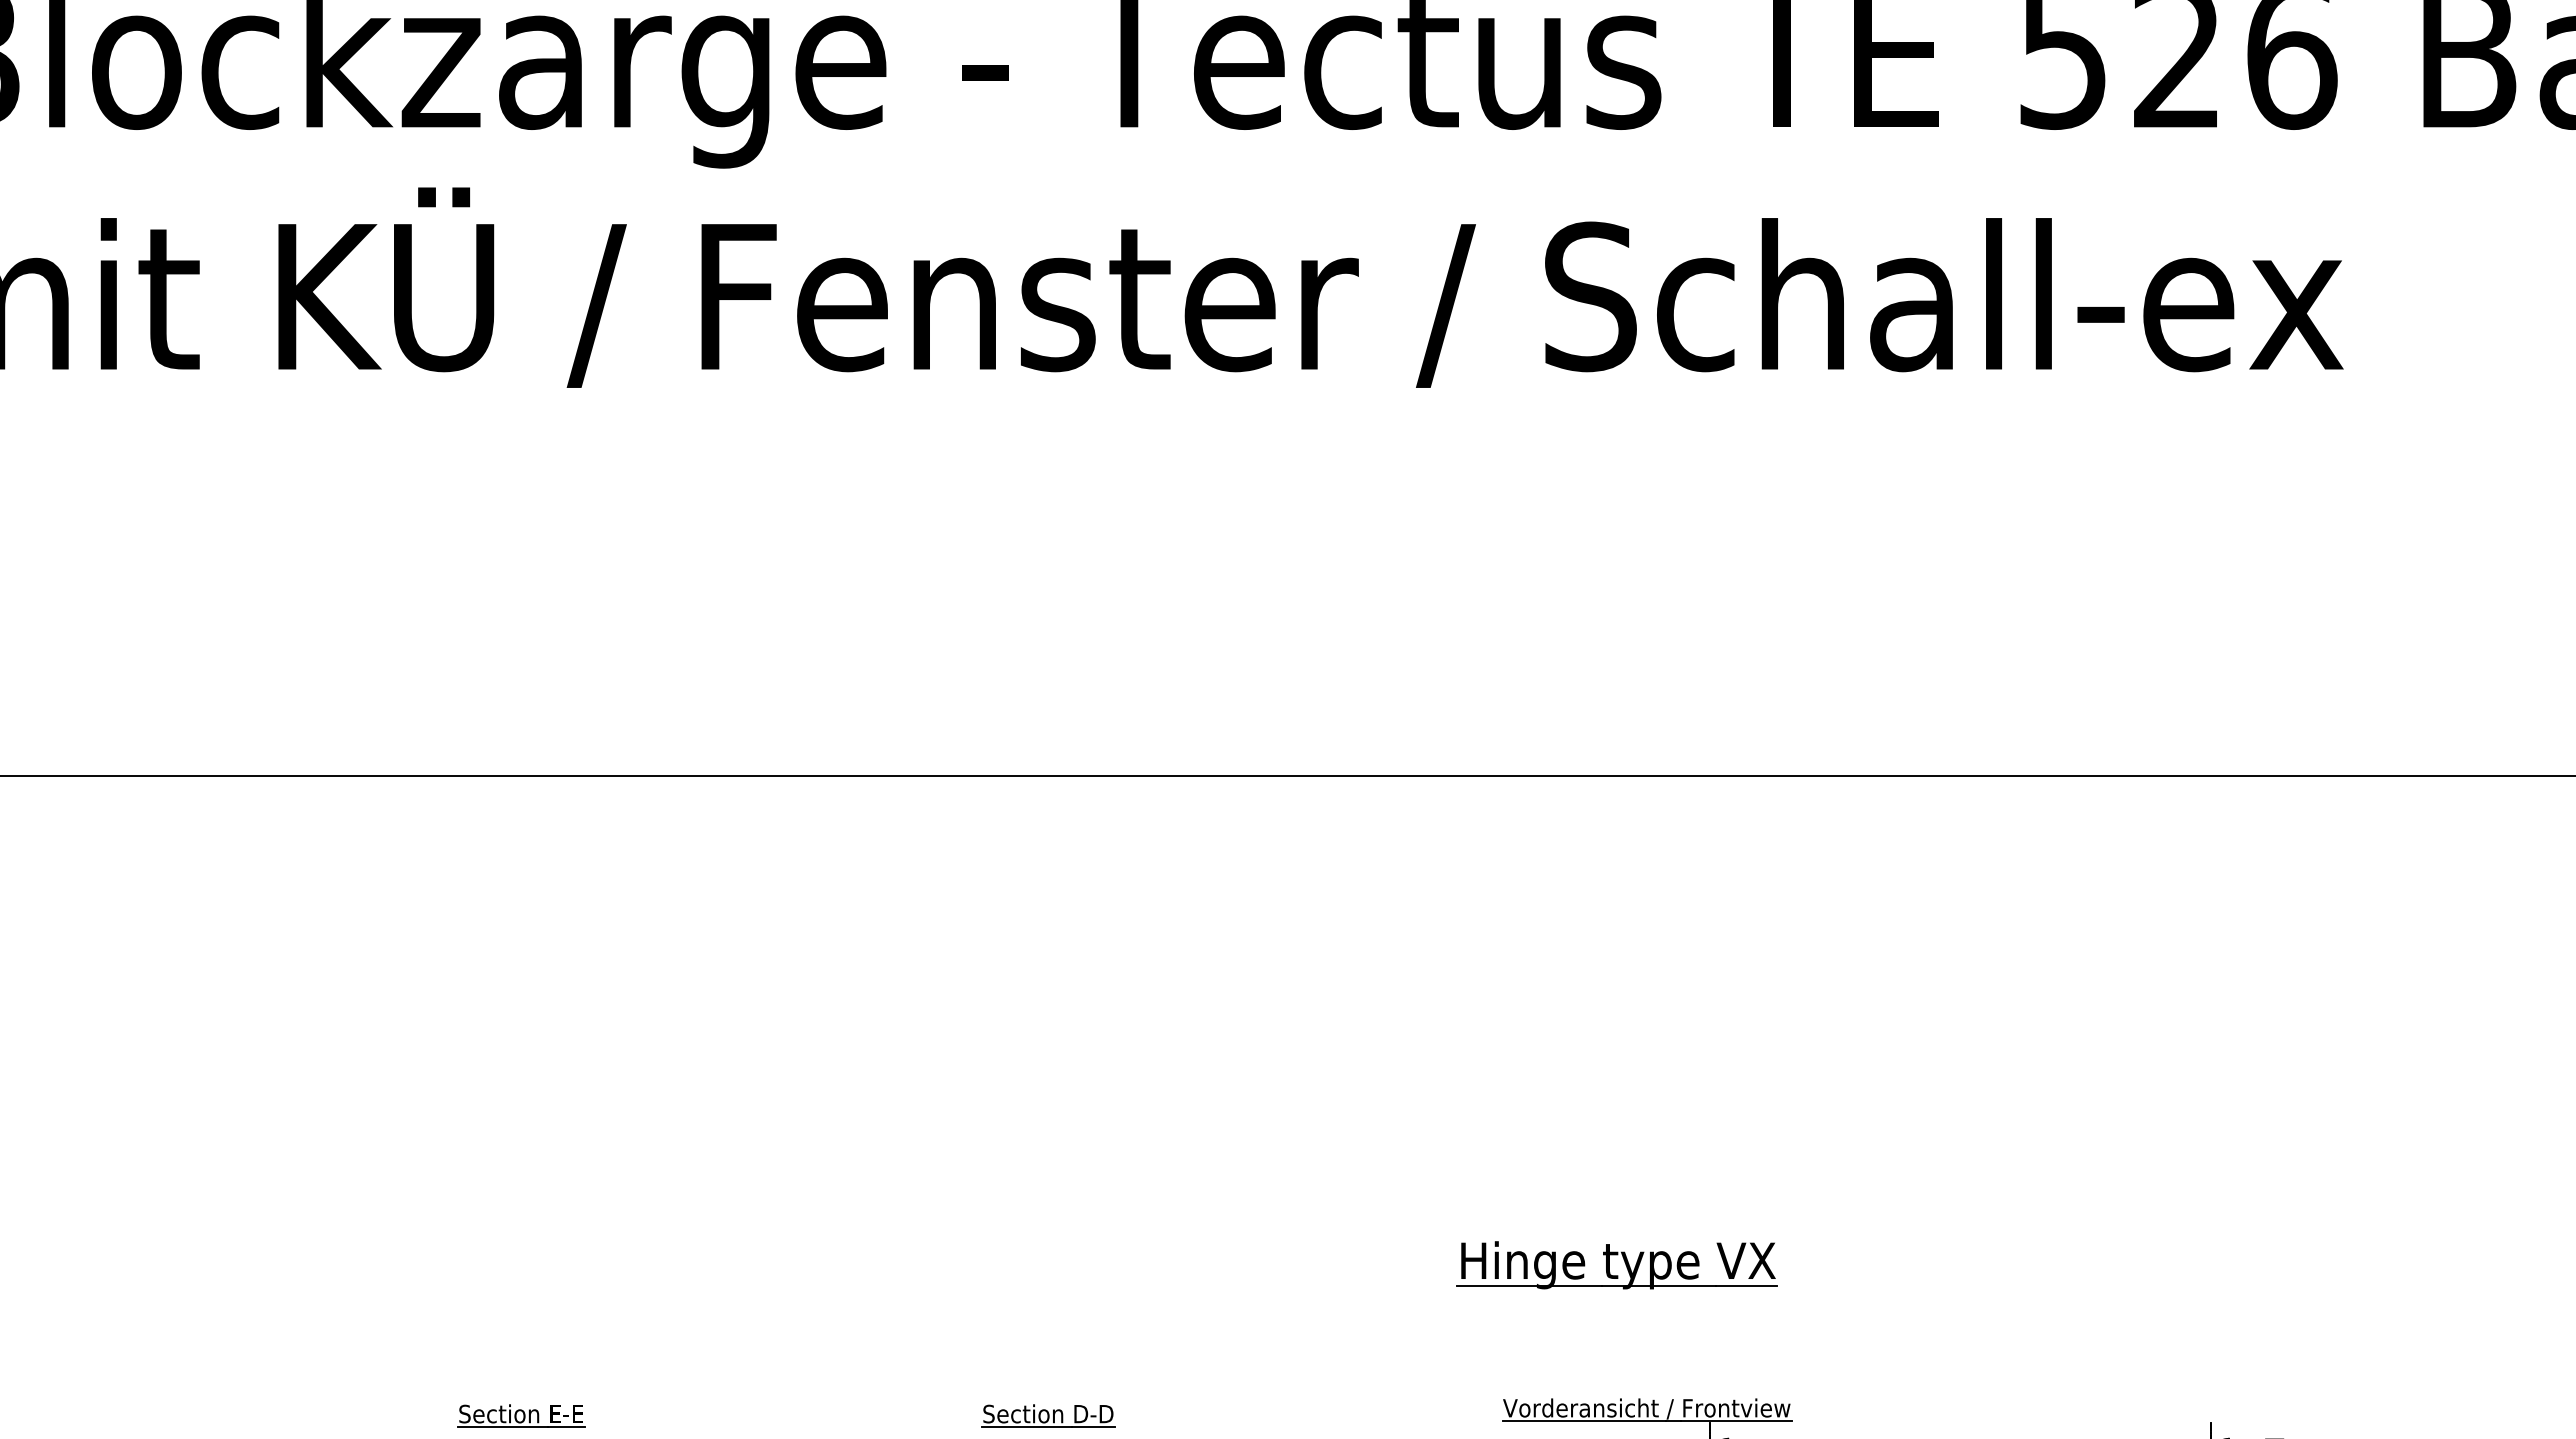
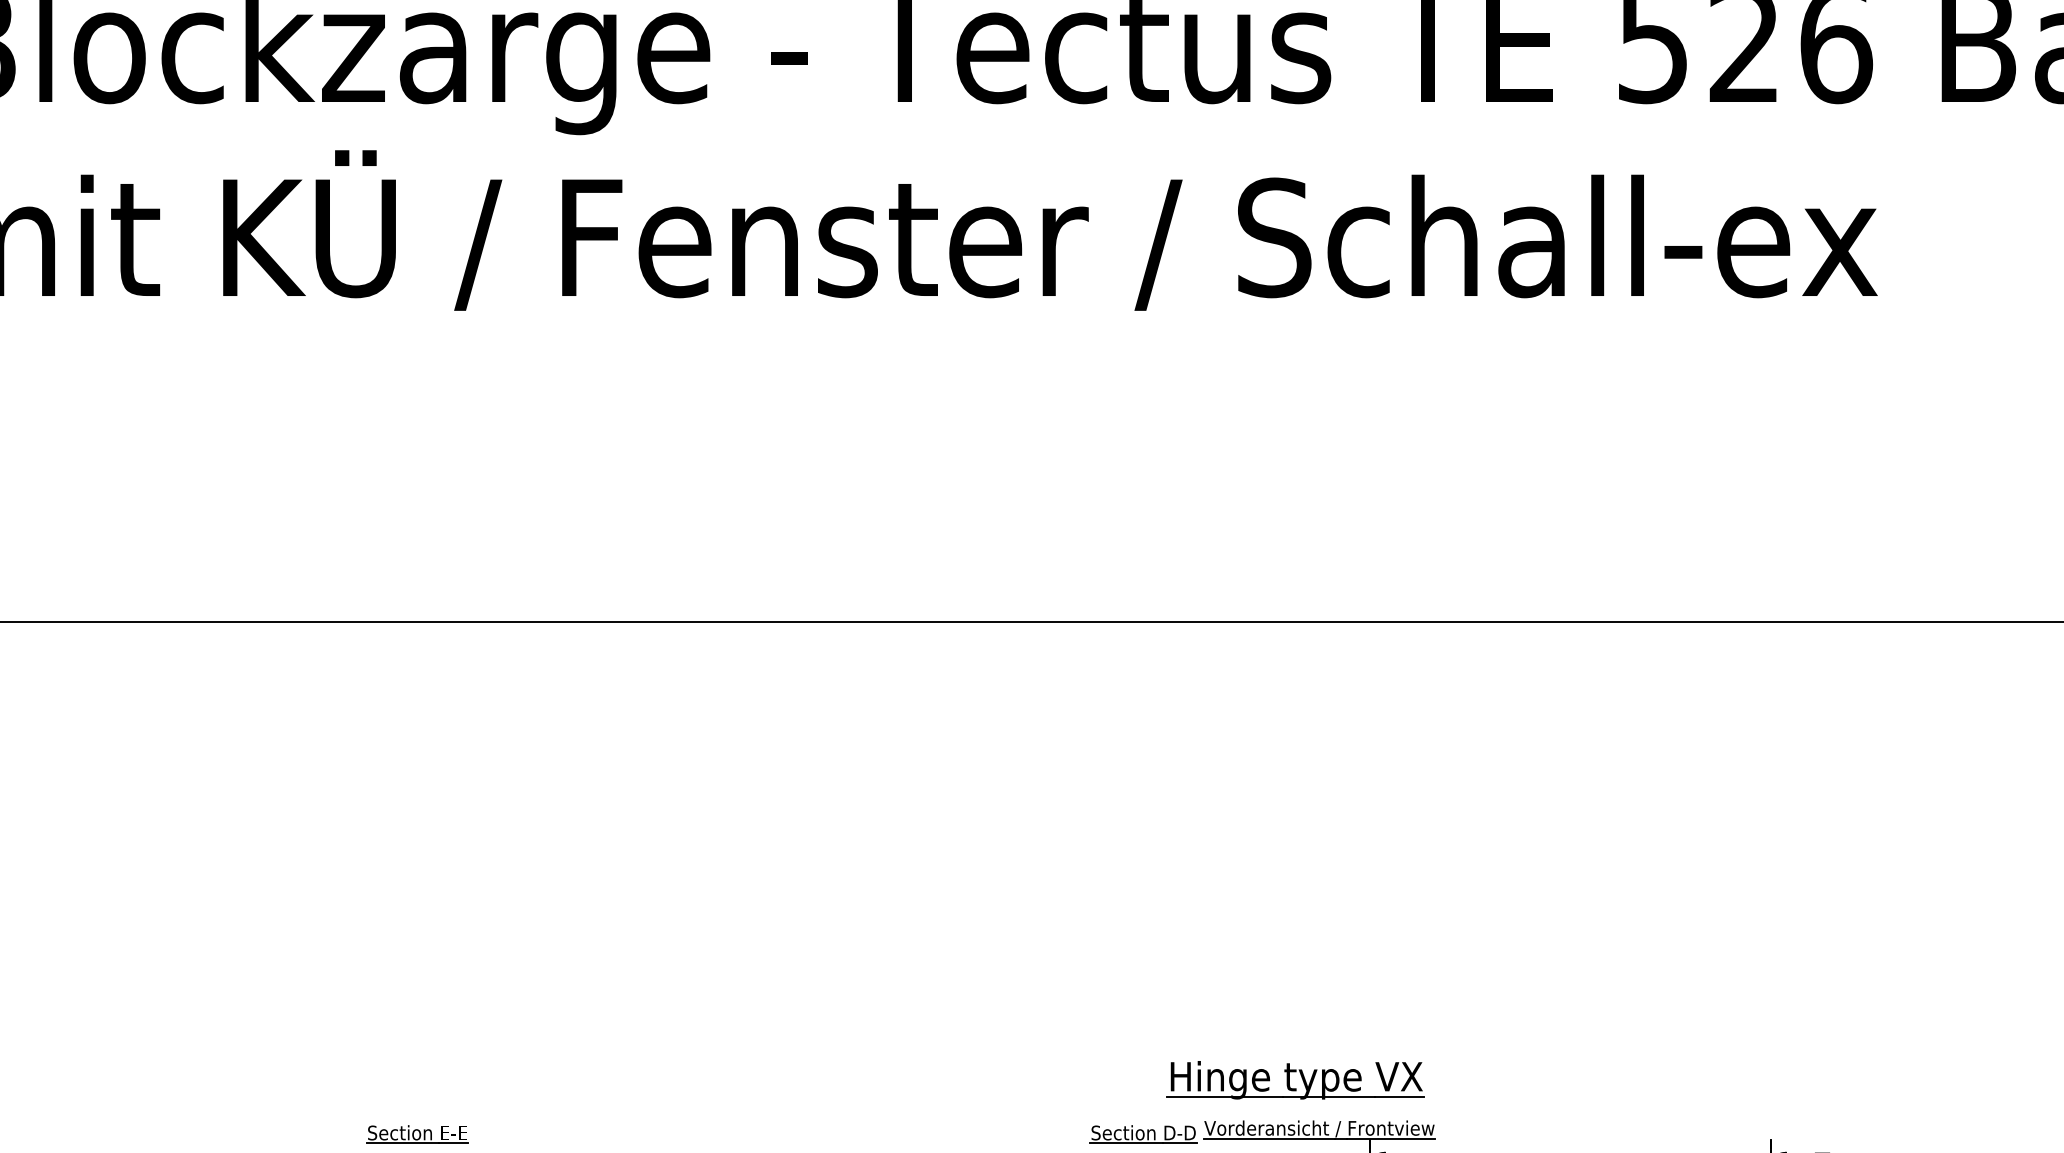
part: (1609, 1265) -> (1289, 1080), moved
part: (1048, 1415) -> (1143, 1134), moved

